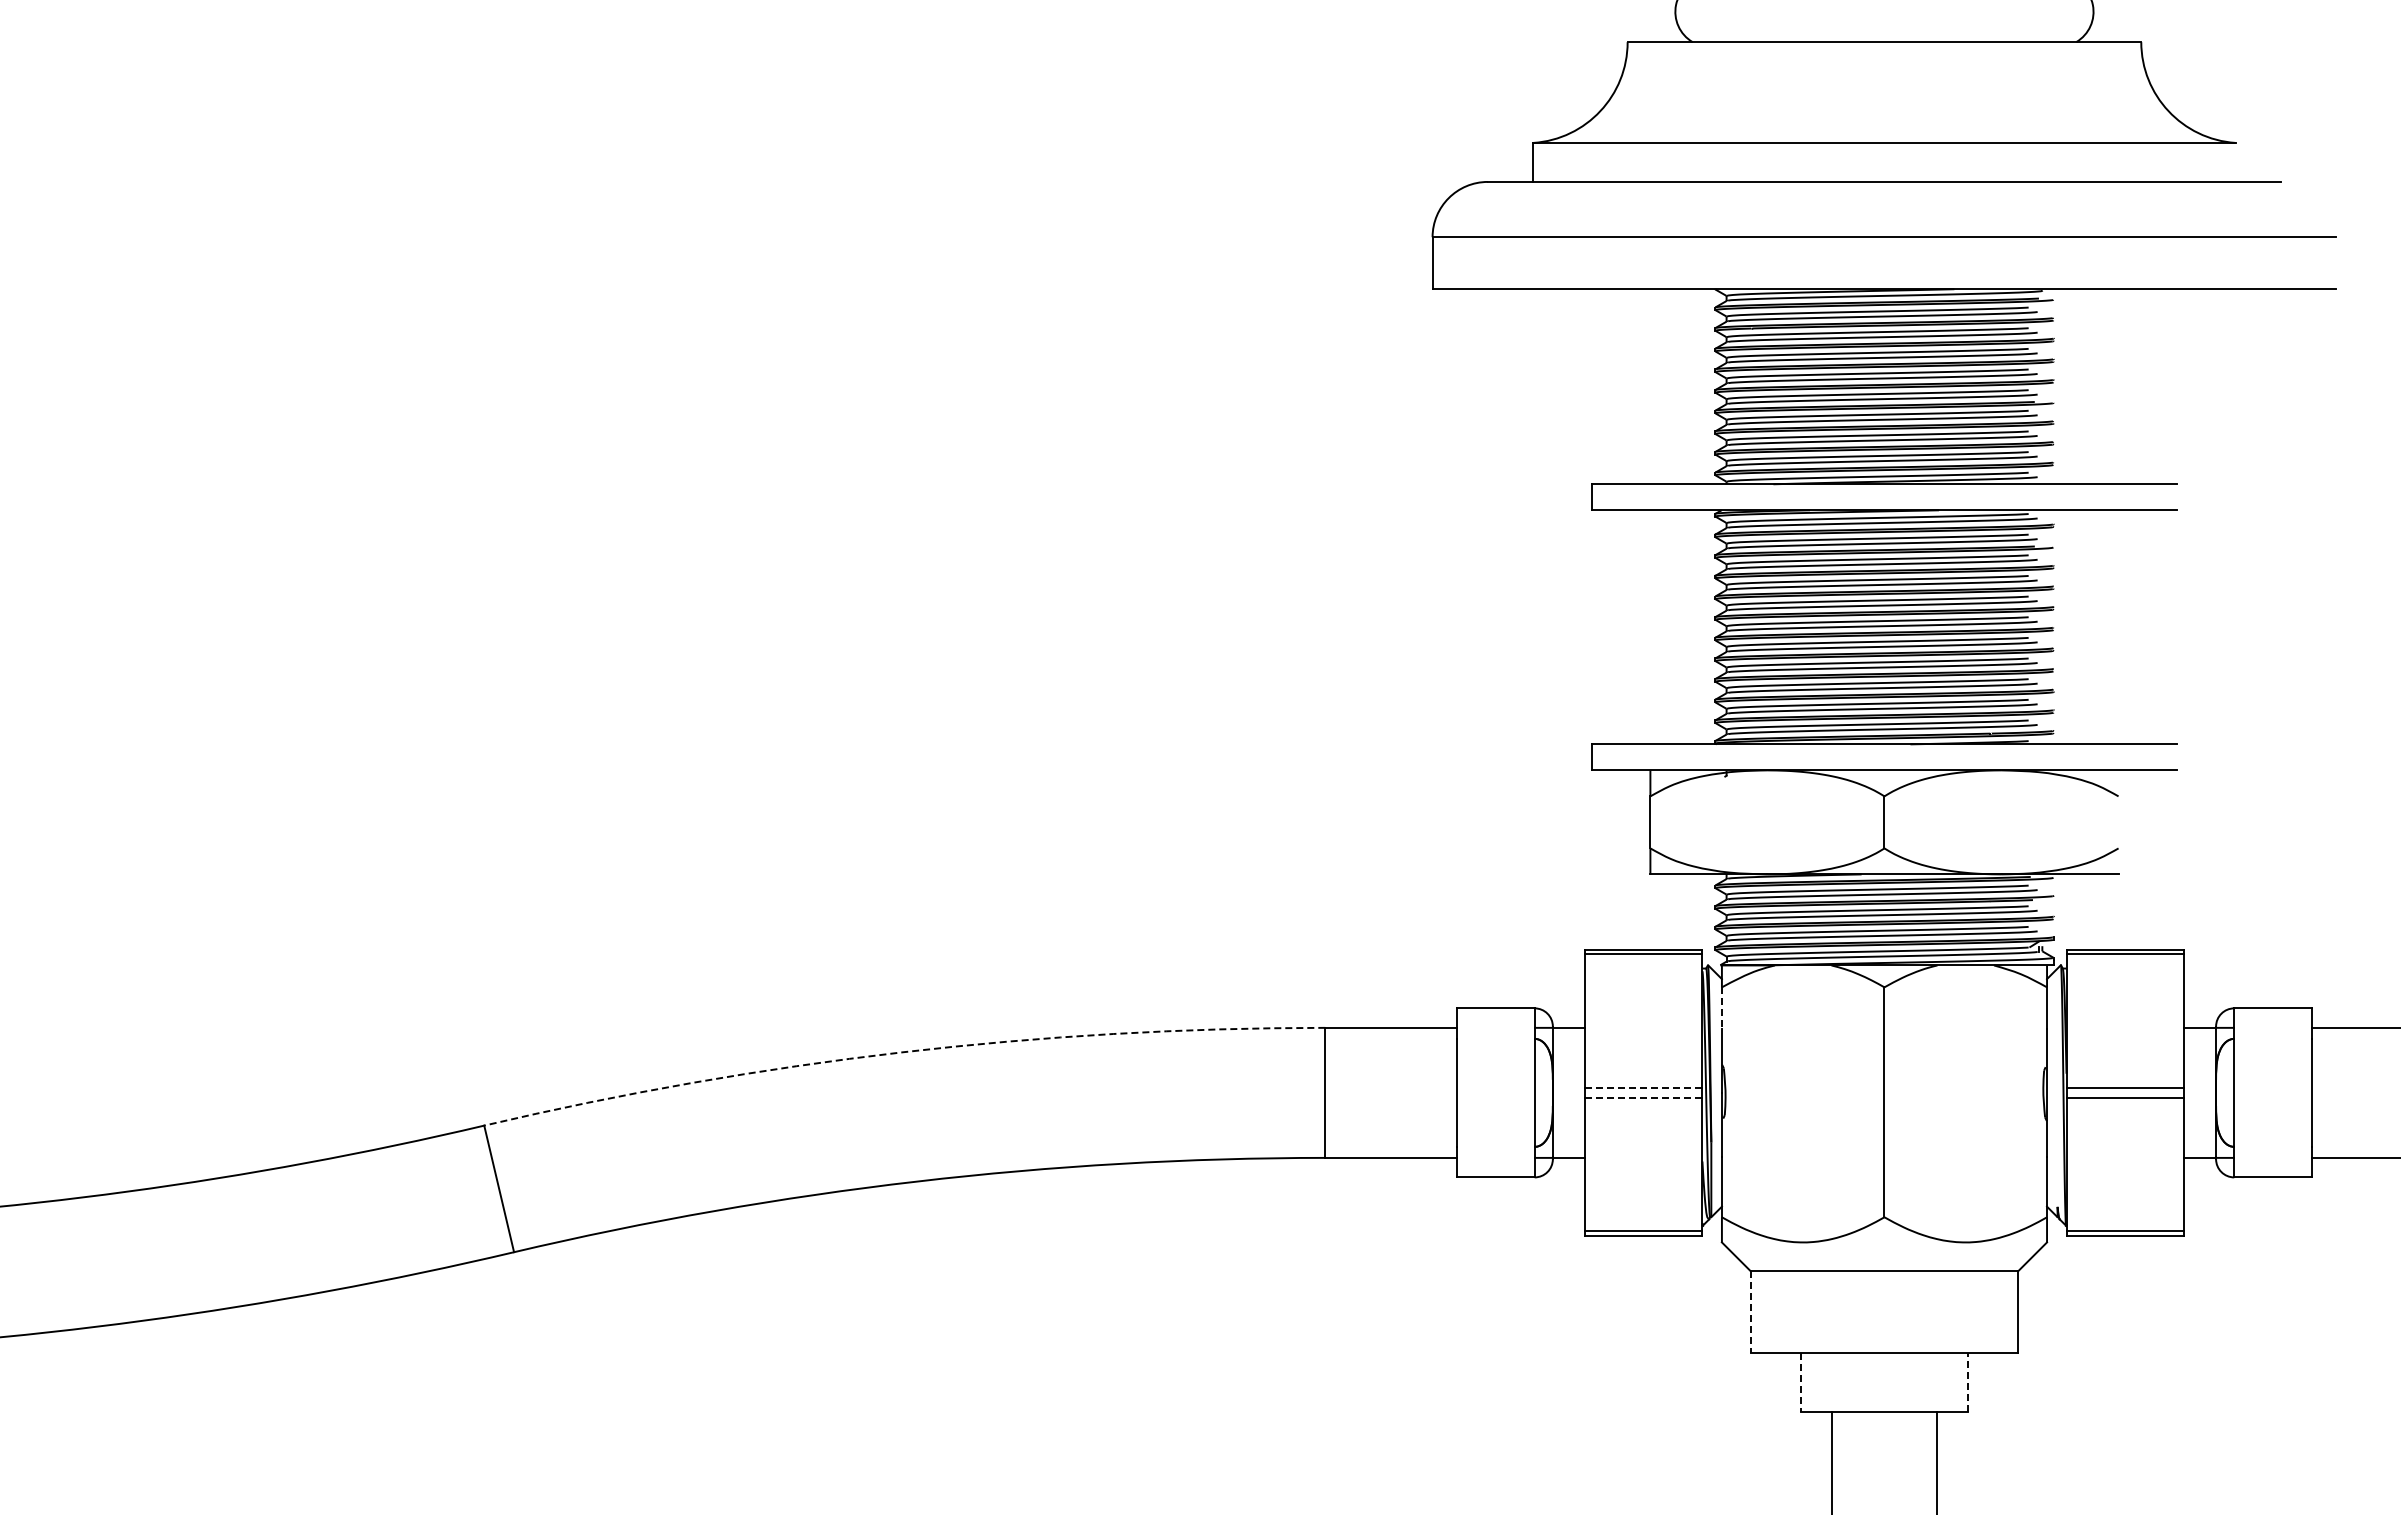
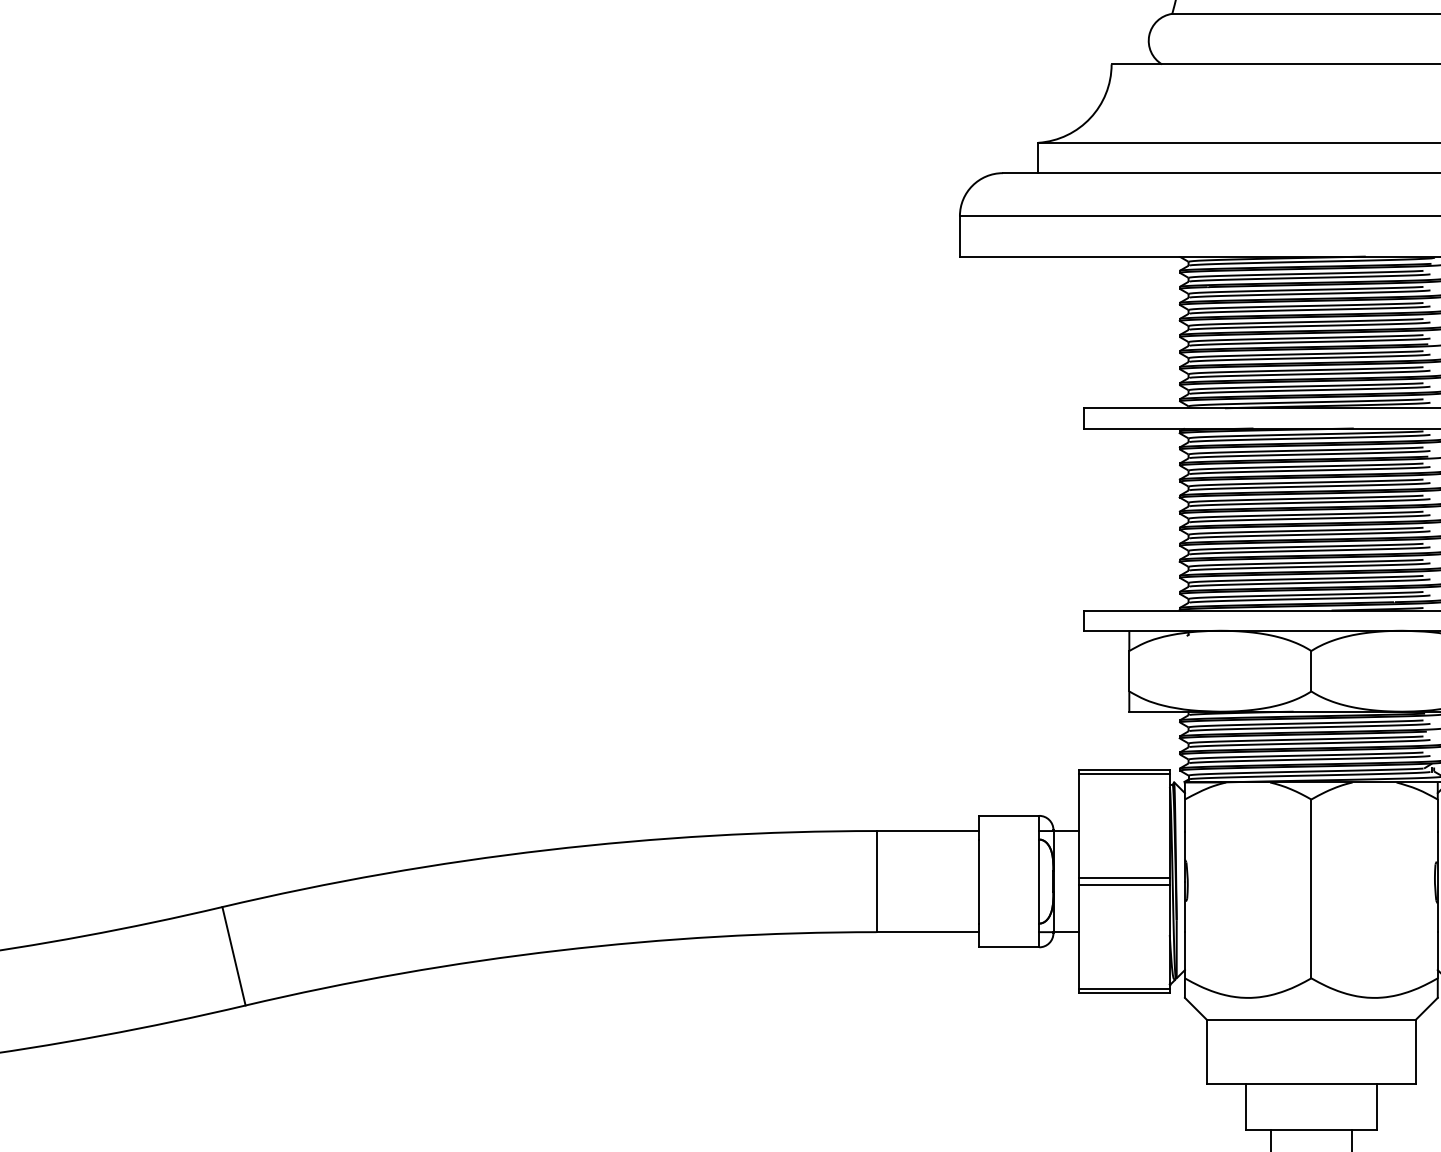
line: (1721, 1007) -> (1184, 815), dashed -> solid
arc: (901, 1052) -> (546, 850), dashed -> solid
line: (1643, 1088) -> (1123, 878), dashed -> solid
line: (1643, 1097) -> (1123, 885), dashed -> solid
line: (1750, 1312) -> (1207, 1052), dashed -> solid
line: (1800, 1382) -> (1246, 1106), dashed -> solid
line: (1968, 1382) -> (1376, 1106), dashed -> solid

